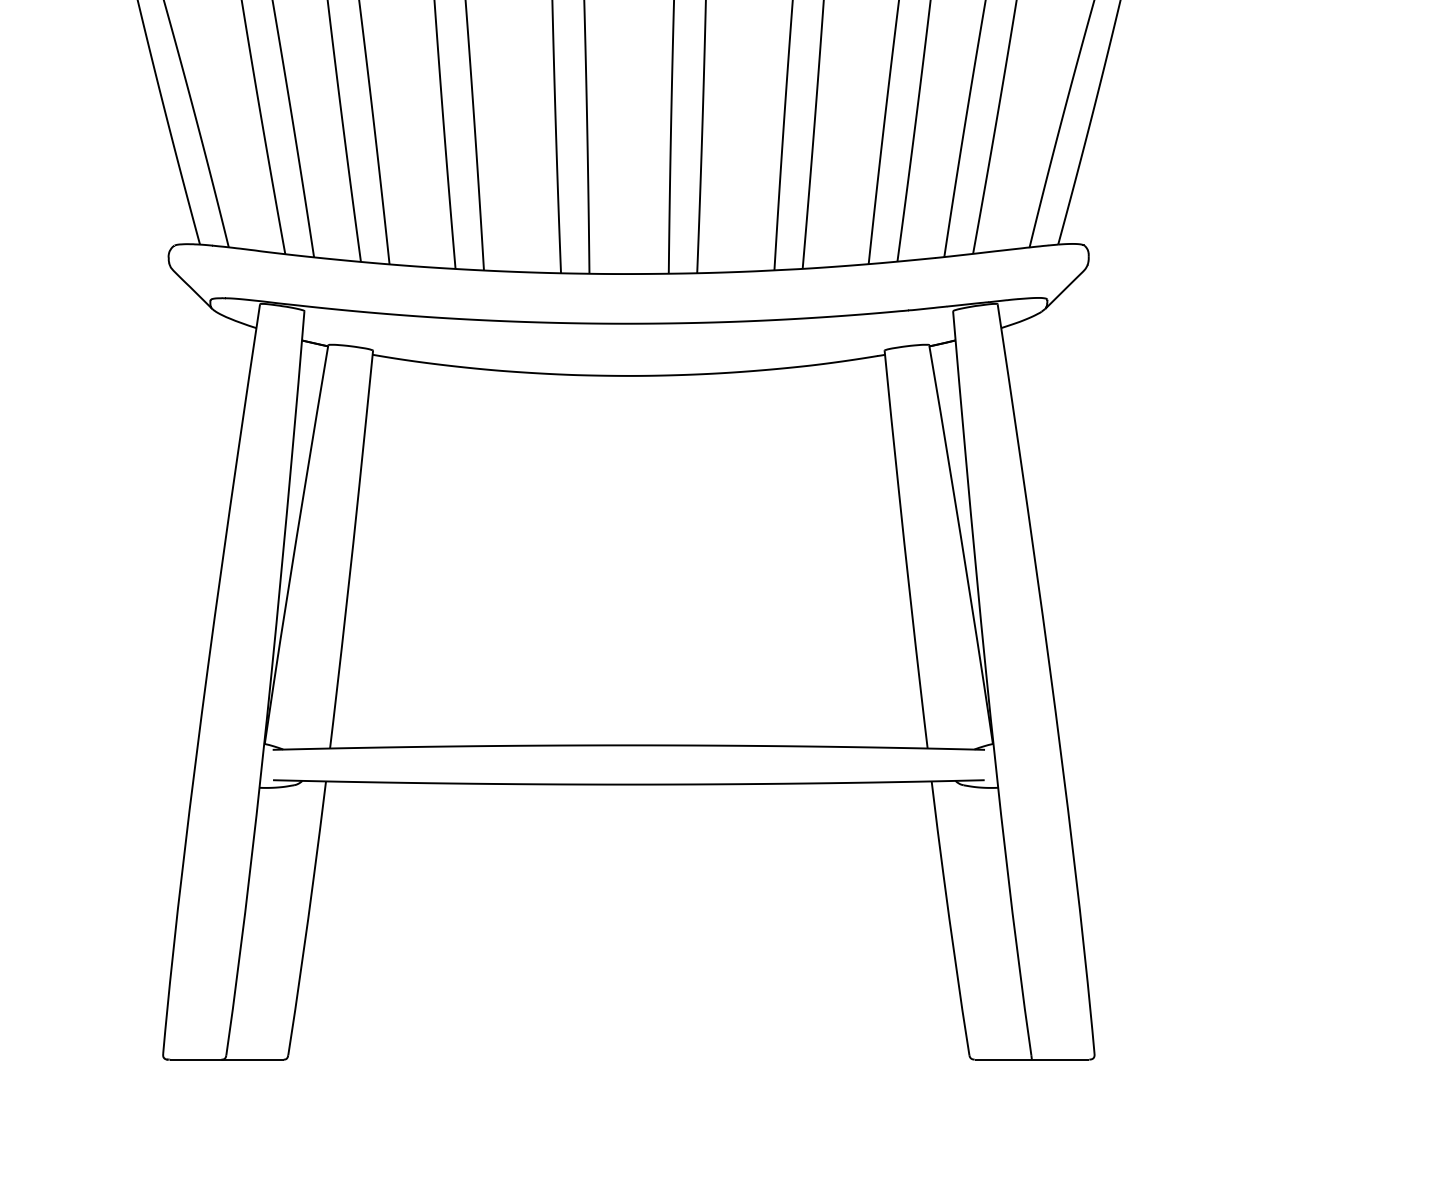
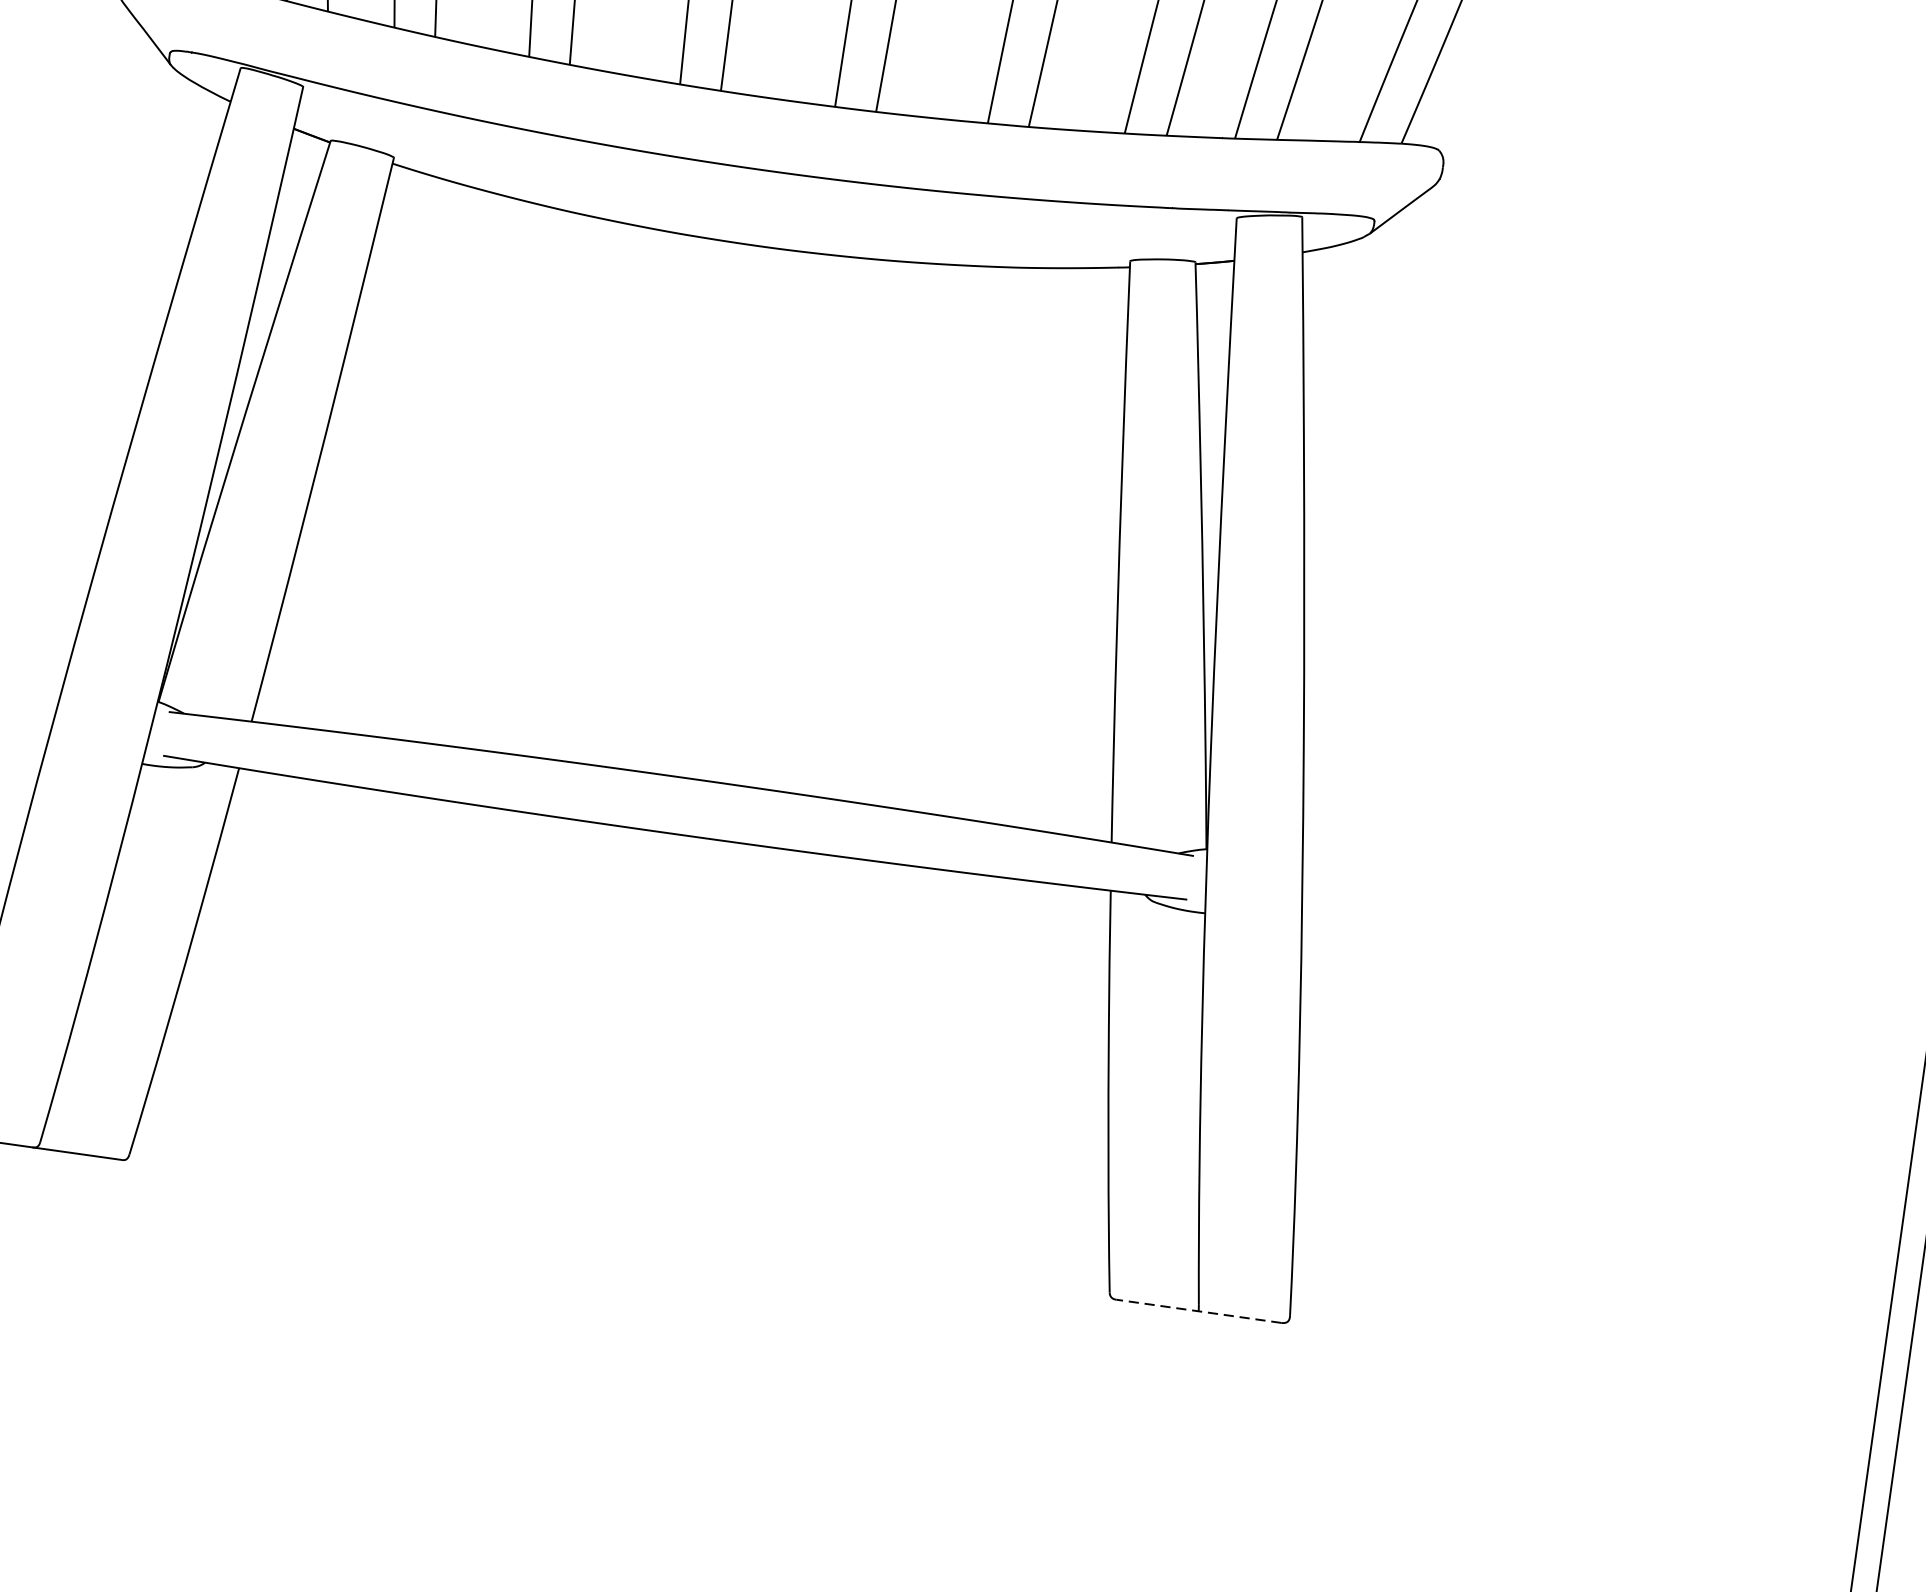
line: (1031, 1059) -> (1198, 1311), solid -> dashed

